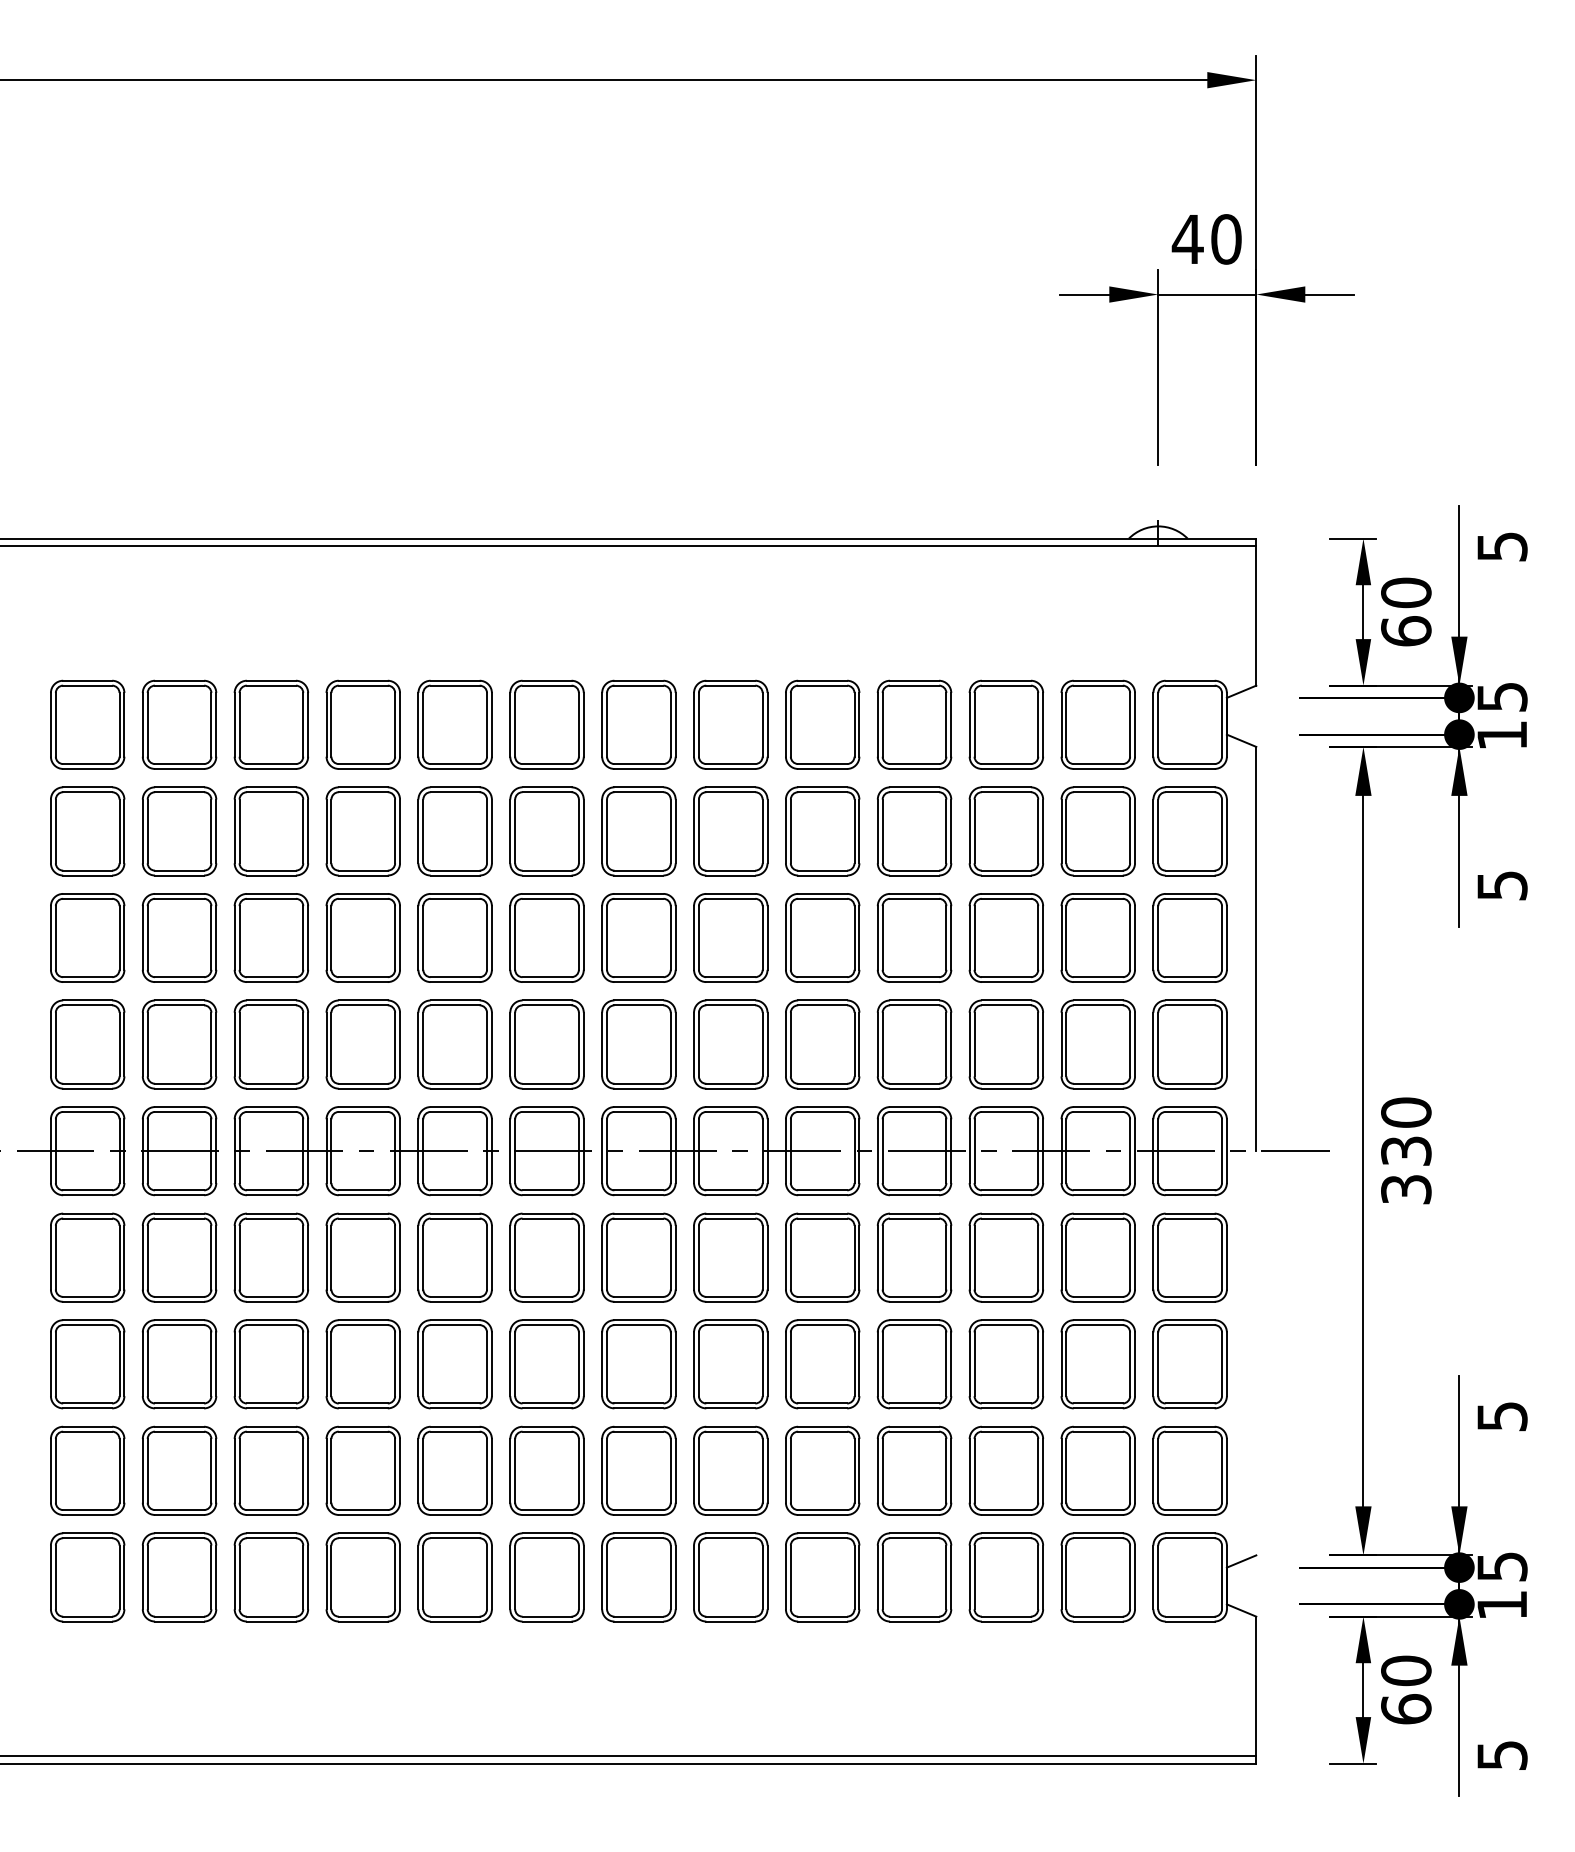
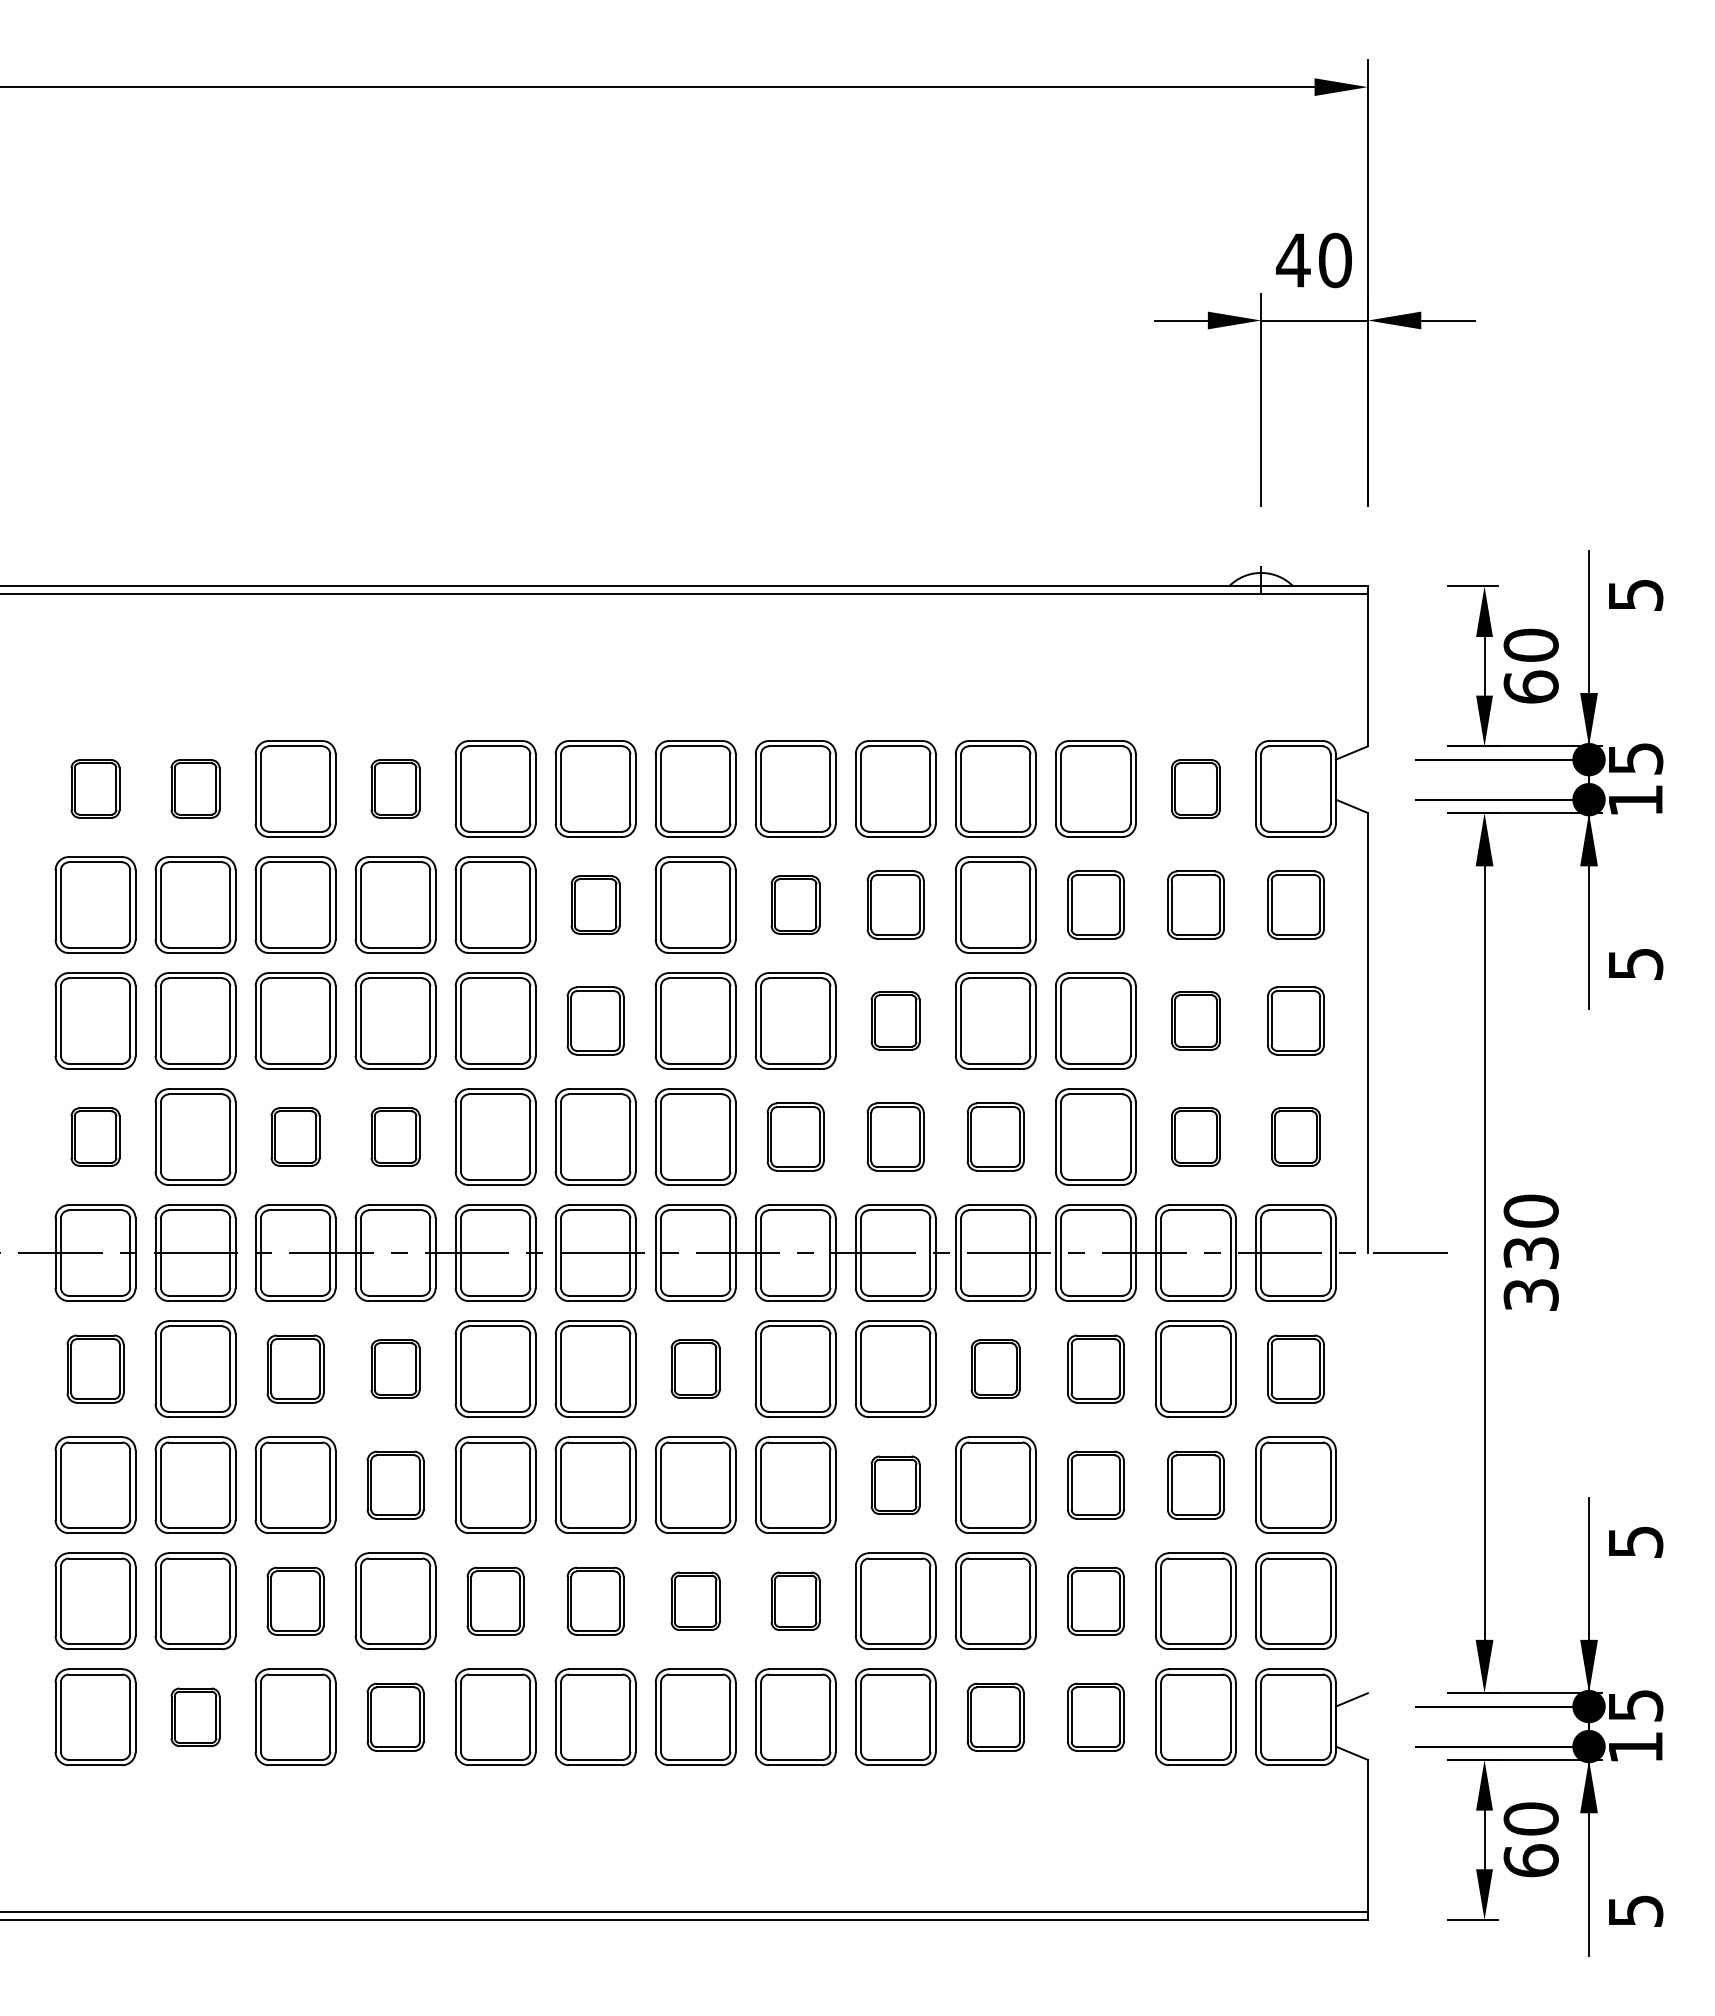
part: (87, 724) -> (95, 788), size x0.6
part: (179, 724) -> (195, 788), size x0.6
part: (363, 724) -> (395, 788), size x0.6
part: (1097, 724) -> (1195, 788), size x0.6
part: (546, 830) -> (595, 904), size x0.6
part: (730, 830) -> (795, 904), size x0.6
part: (822, 830) -> (895, 904), size x0.7
part: (1006, 830) -> (1095, 904), size x0.7
part: (1097, 830) -> (1195, 904), size x0.7
part: (1189, 830) -> (1295, 904), size x0.7
part: (546, 937) -> (595, 1020), size x0.7
part: (822, 937) -> (895, 1020), size x0.6
part: (1097, 937) -> (1195, 1020), size x0.6
part: (1189, 937) -> (1295, 1020), size x0.7
part: (87, 1044) -> (95, 1136), size x0.6
part: (271, 1044) -> (295, 1136), size x0.6
part: (363, 1044) -> (395, 1136), size x0.6
part: (730, 1044) -> (795, 1136), size x0.7
part: (822, 1044) -> (895, 1136), size x0.7
part: (914, 1044) -> (995, 1136), size x0.7
part: (1097, 1044) -> (1195, 1136), size x0.6
part: (1189, 1044) -> (1295, 1136), size x0.6
part: (87, 1257) -> (95, 1368), size x0.7
part: (271, 1257) -> (295, 1368), size x0.7
part: (363, 1257) -> (395, 1368), size x0.6
part: (638, 1257) -> (695, 1368), size x0.6
part: (914, 1257) -> (995, 1368), size x0.6
part: (1006, 1257) -> (1095, 1368), size x0.7
part: (1189, 1257) -> (1295, 1368), size x0.7
part: (363, 1364) -> (395, 1485), size x0.7
part: (822, 1364) -> (895, 1485), size x0.6
part: (1006, 1364) -> (1095, 1485), size x0.7
part: (1097, 1364) -> (1195, 1485), size x0.7
part: (271, 1471) -> (295, 1601), size x0.7
part: (455, 1471) -> (495, 1601), size x0.7
part: (546, 1471) -> (595, 1601), size x0.7
part: (638, 1471) -> (695, 1601), size x0.6
part: (730, 1471) -> (795, 1601), size x0.6
part: (1006, 1471) -> (1095, 1601), size x0.7
part: (179, 1577) -> (195, 1717), size x0.6
part: (363, 1577) -> (395, 1717), size x0.7
part: (914, 1577) -> (995, 1717), size x0.7
part: (1006, 1577) -> (1095, 1717), size x0.7

